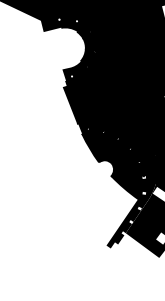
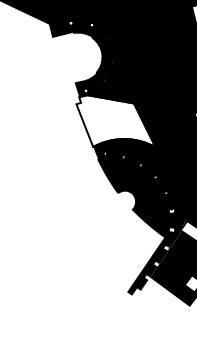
fill: (96, 102) -> (115, 121), removed

